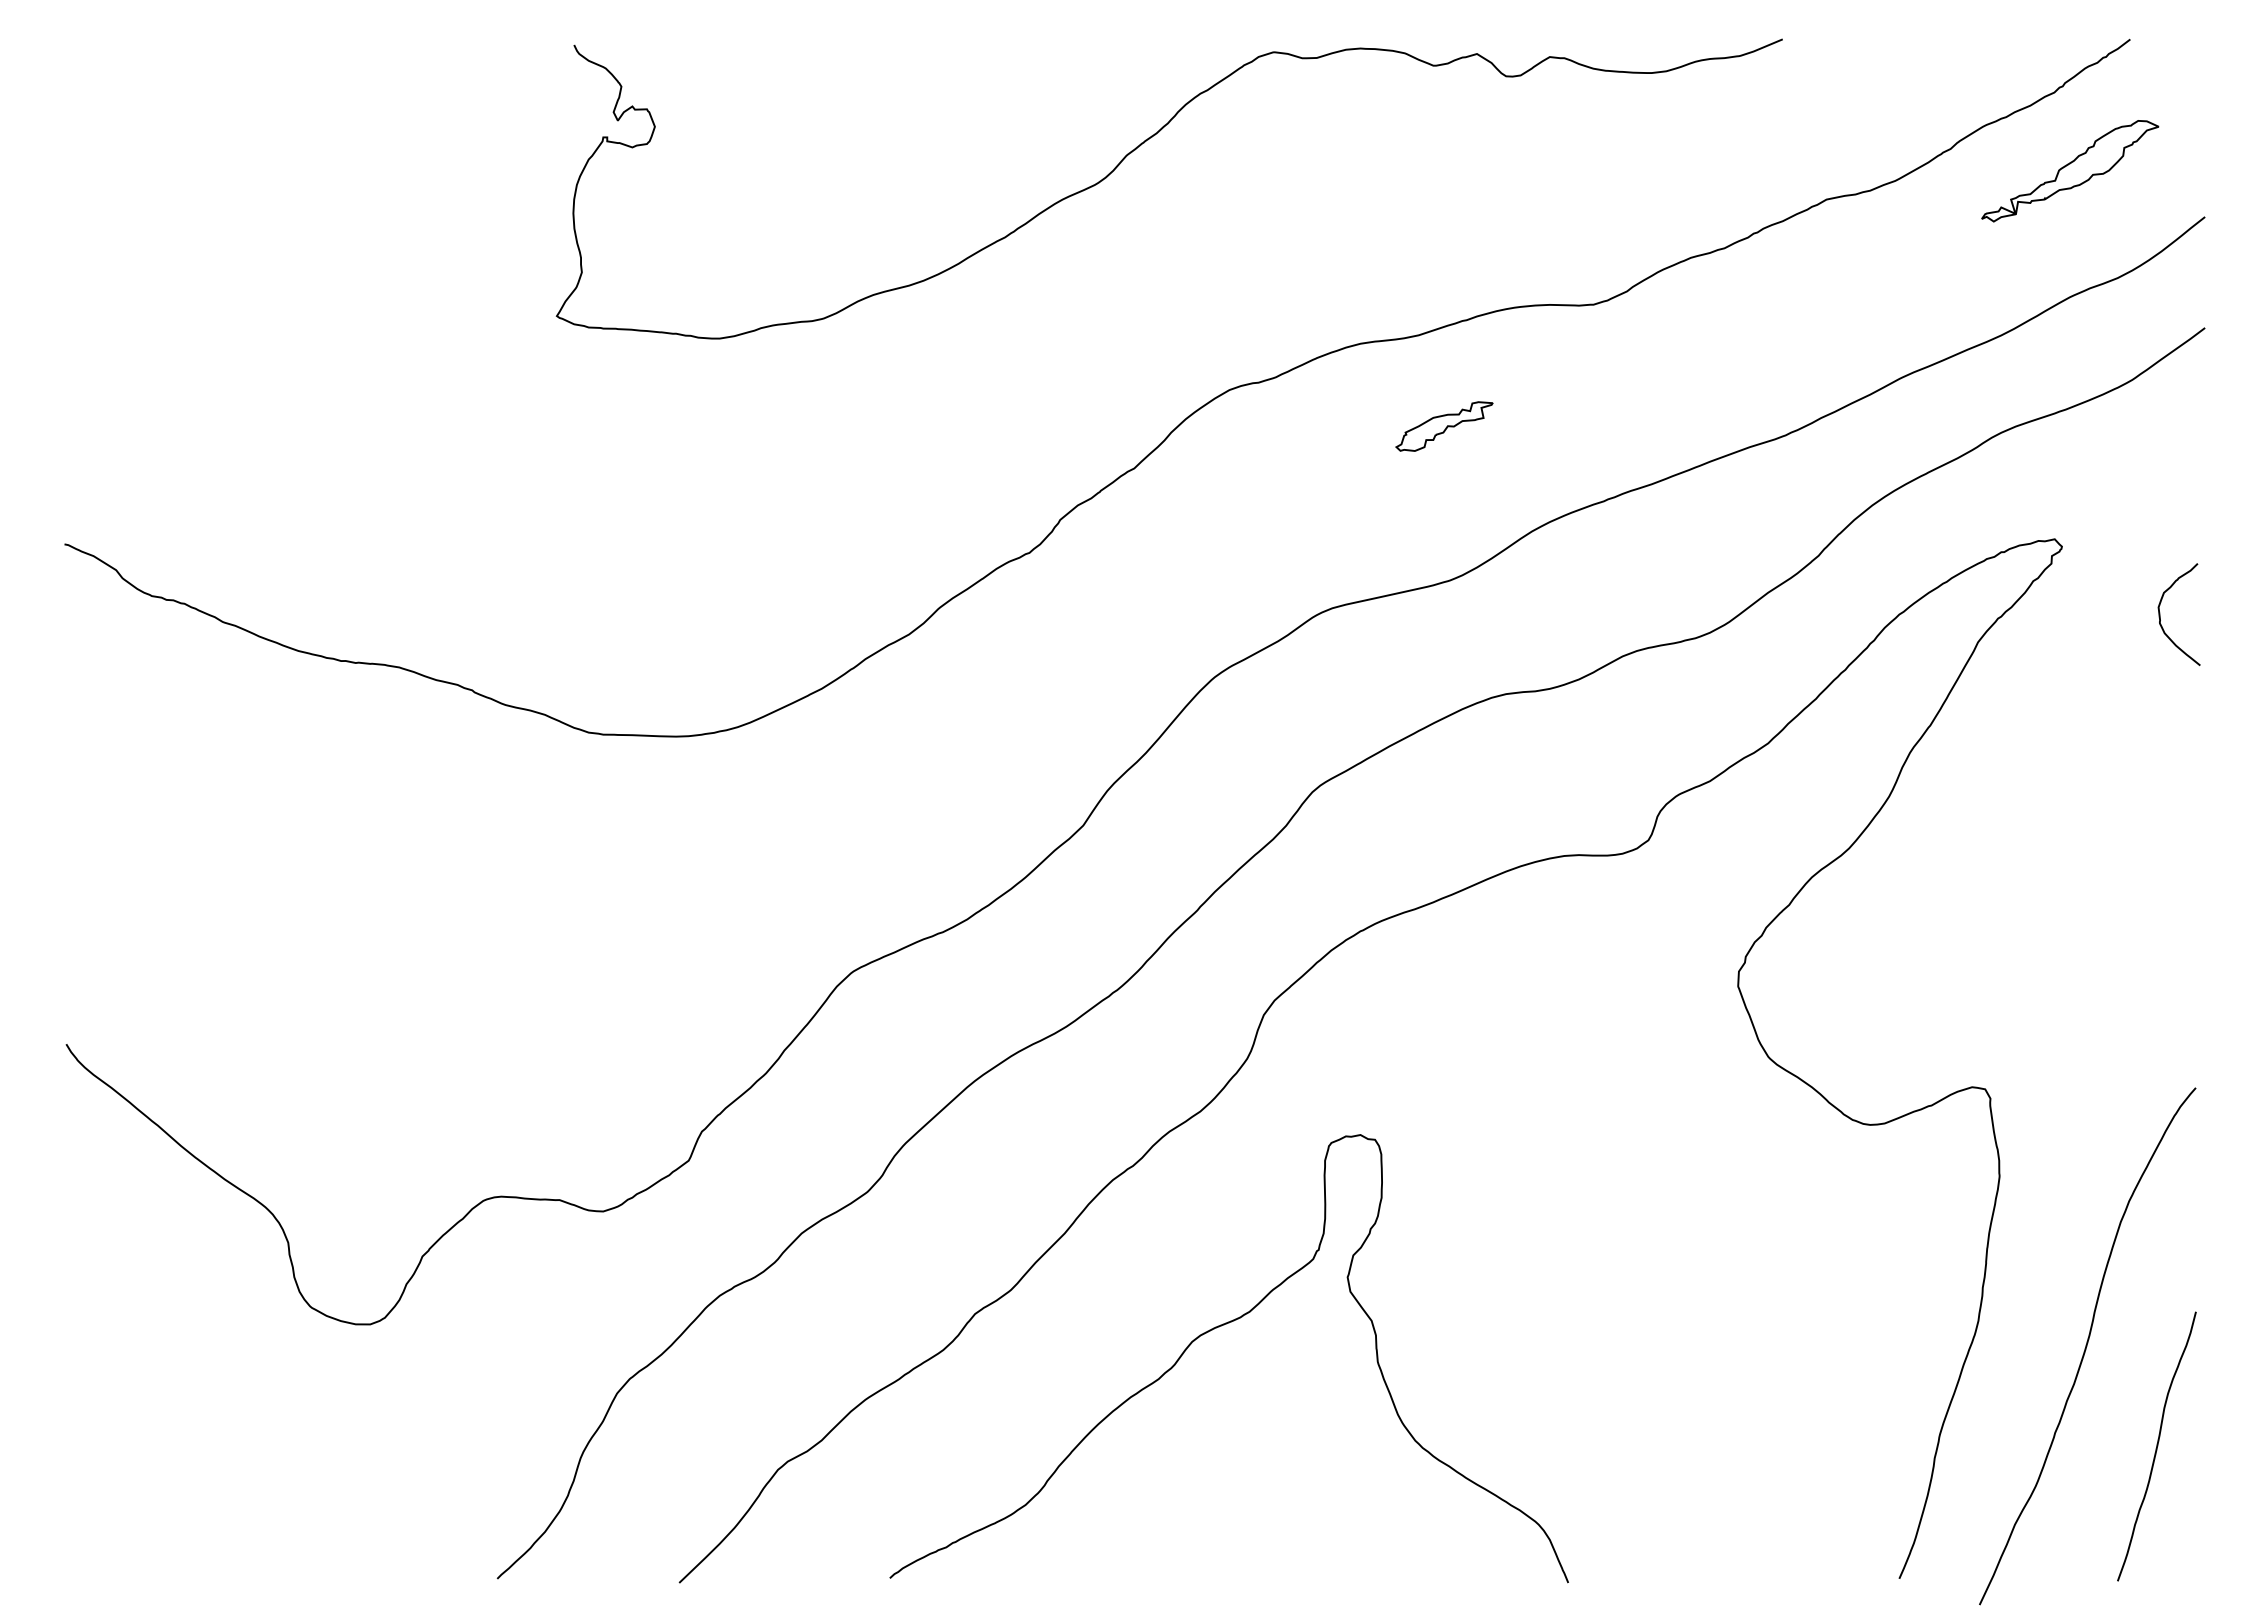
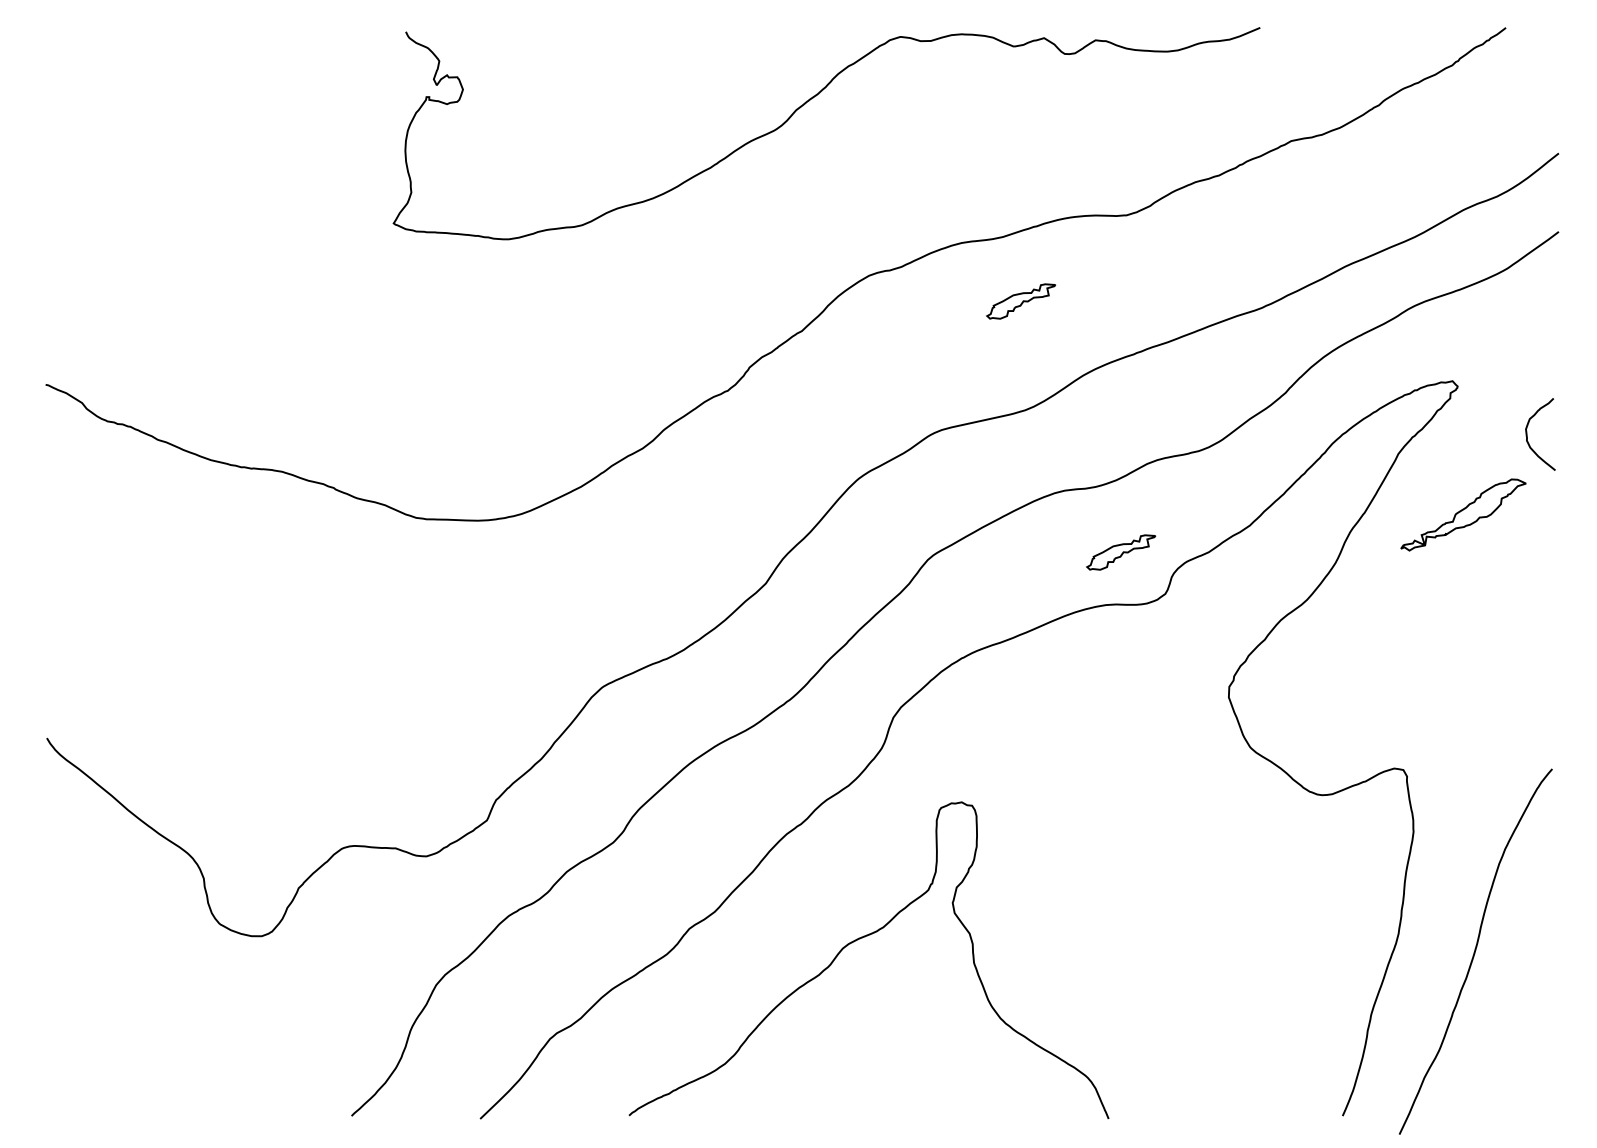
part: (2070, 170) -> (1463, 514), moved
part: (1586, 781) -> (1121, 552), added
curve: (2156, 1446) -> (1524, 1022), removed

